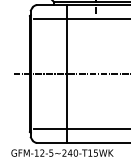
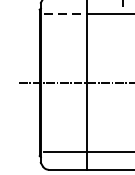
line: (50, 19) -> (65, 14), solid -> dashed

